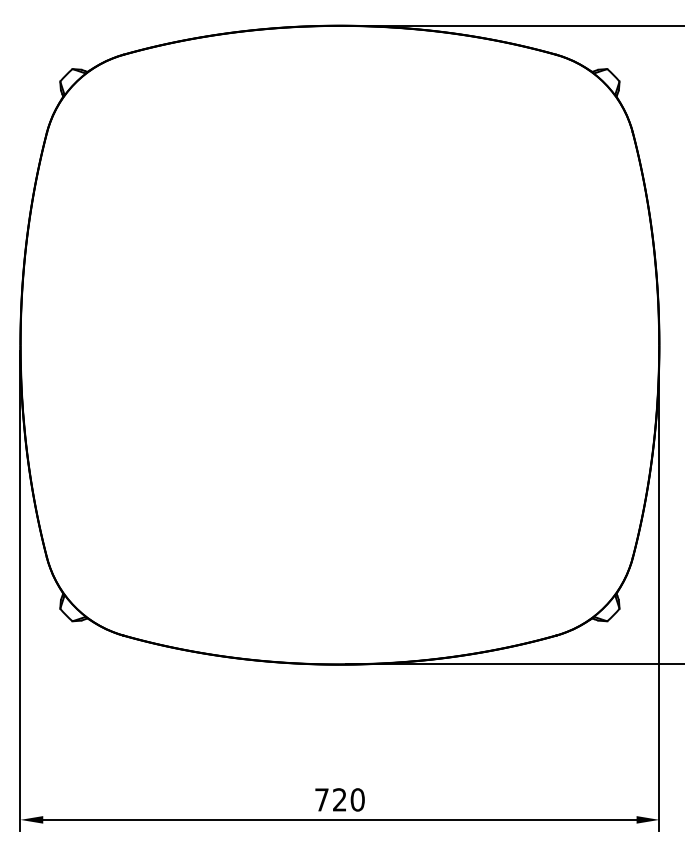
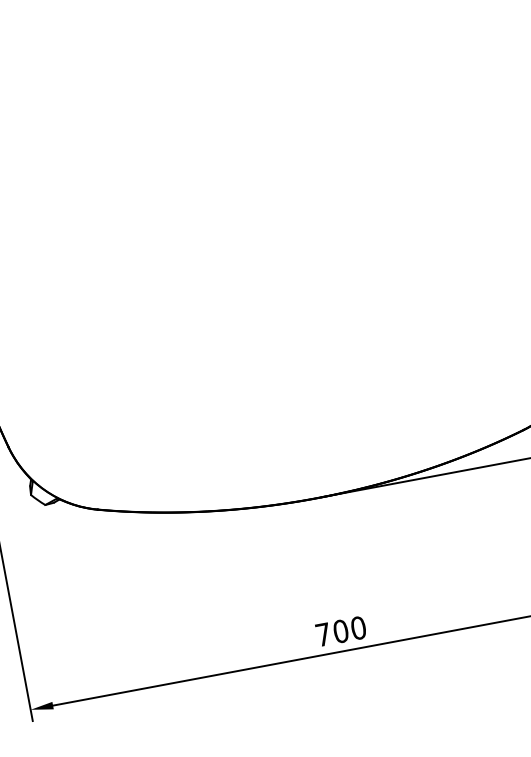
text: (339, 799) -> (340, 631), 720 -> 700

